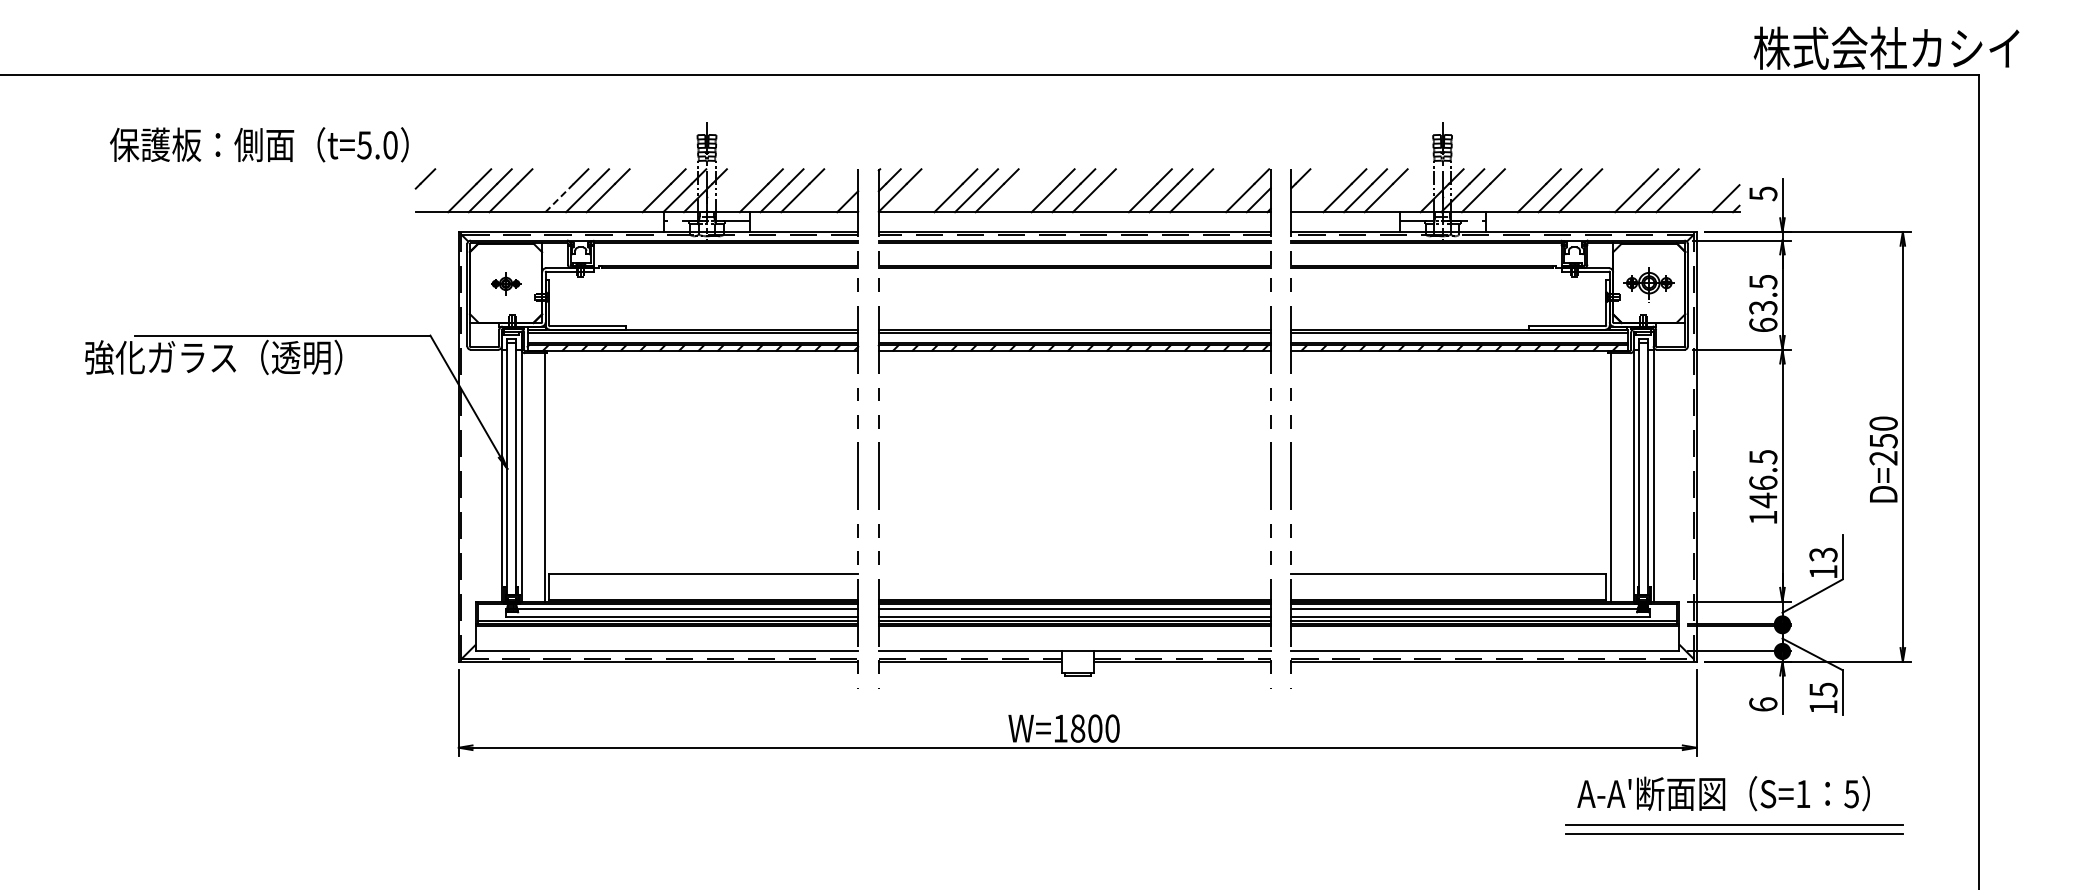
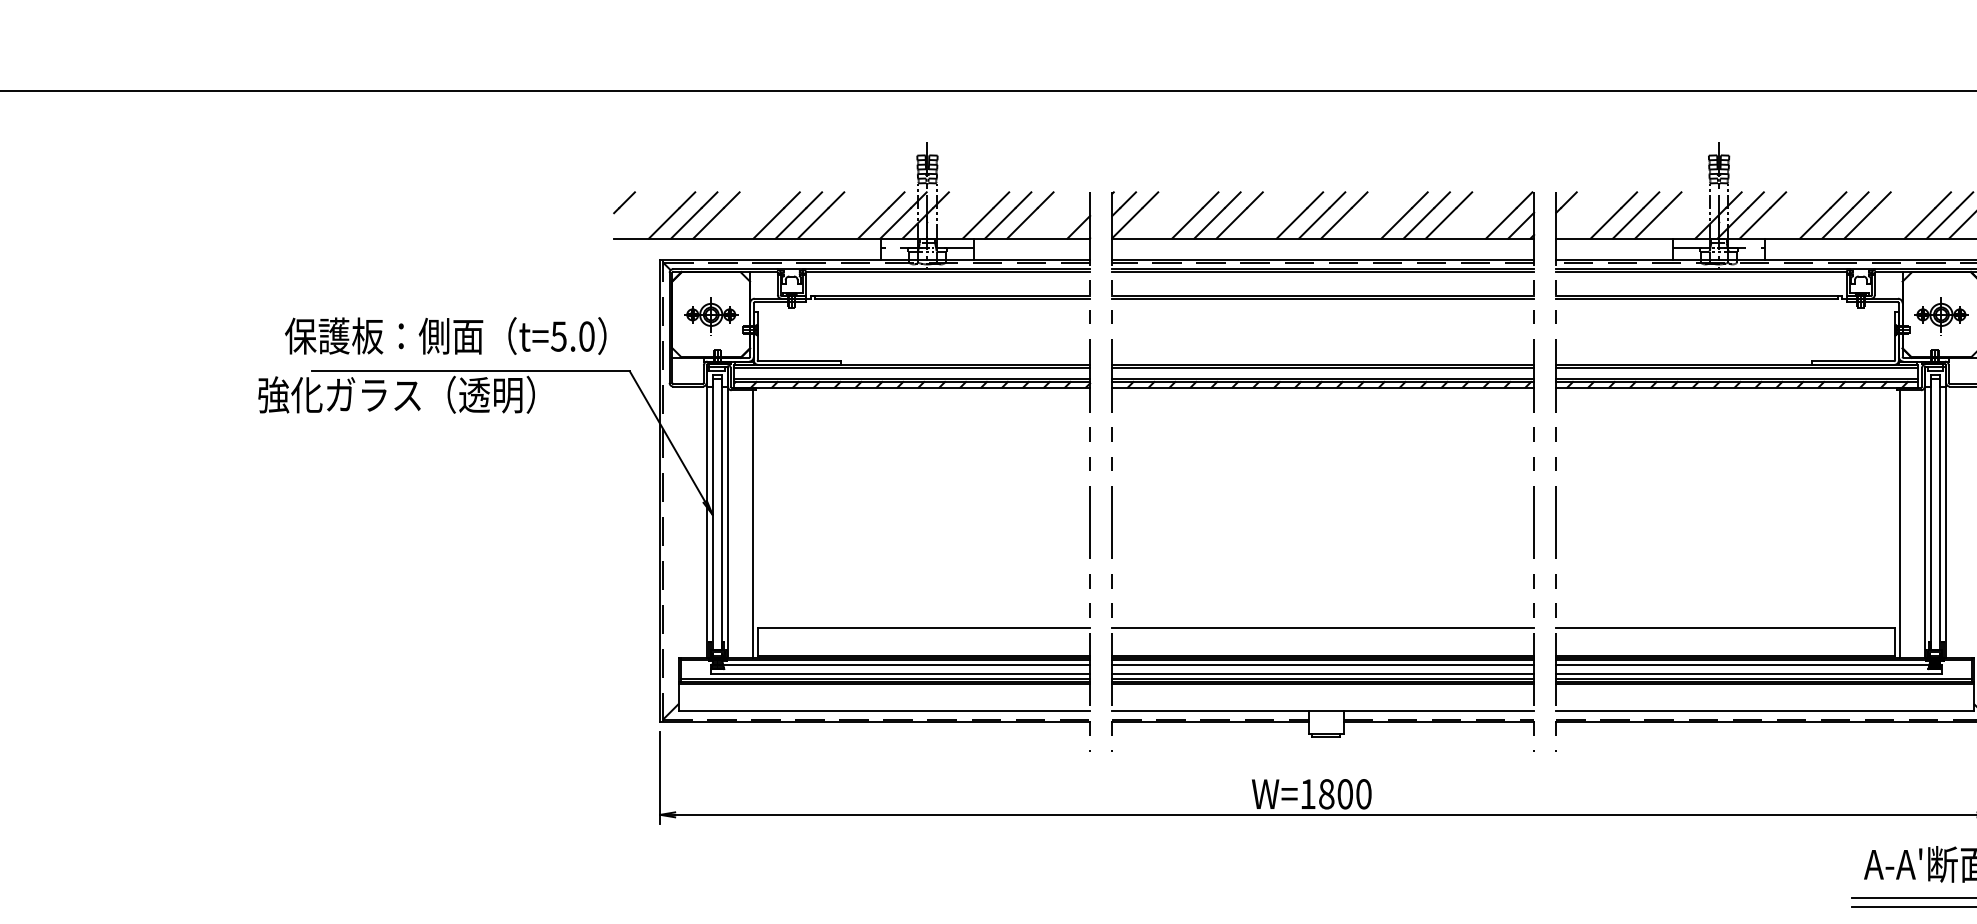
text: (259, 144) -> (445, 335), moved
line: (559, 197) -> (768, 222), dashed -> solid
part: (505, 284) -> (710, 316), size x1.67
line: (1074, 574) -> (1322, 628), added

